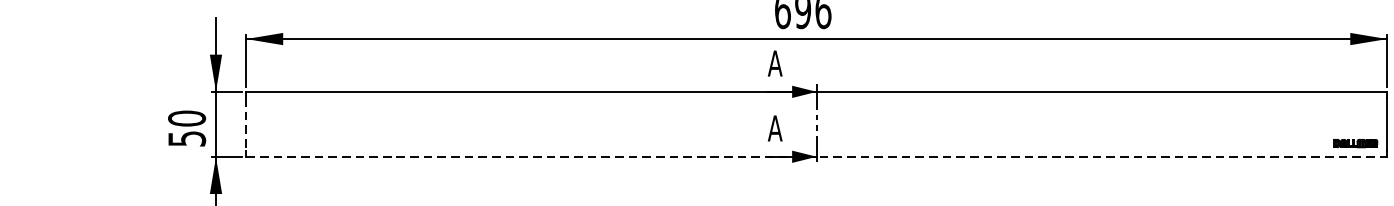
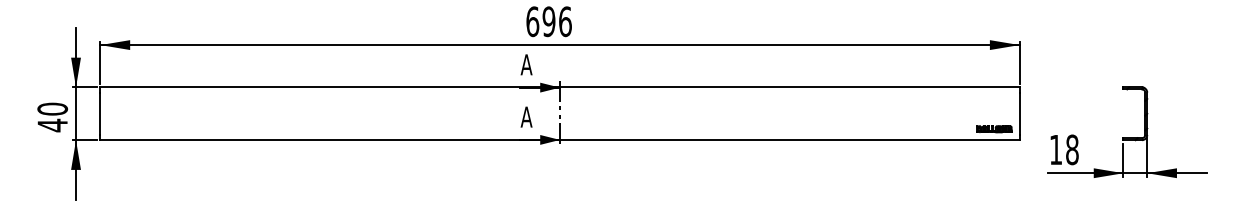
line: (246, 125) -> (100, 114), dashed -> solid
text: (186, 138) -> (52, 125), 50 -> 40
line: (817, 157) -> (560, 140), dashed -> solid

